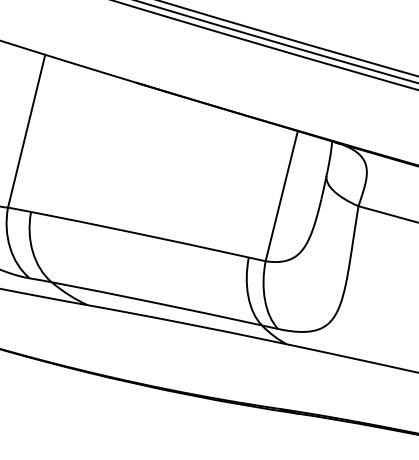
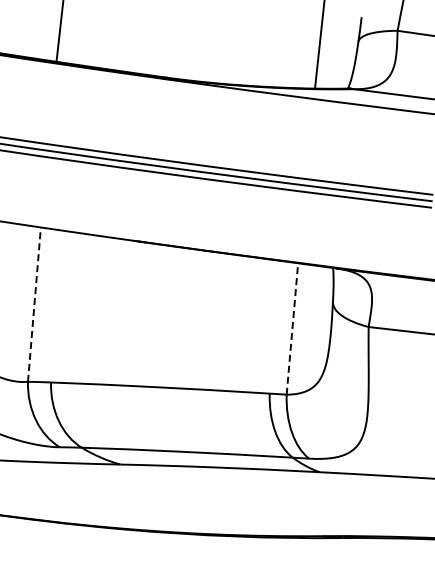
line: (26, 131) -> (34, 304), solid -> dashed
line: (281, 195) -> (292, 328), solid -> dashed

